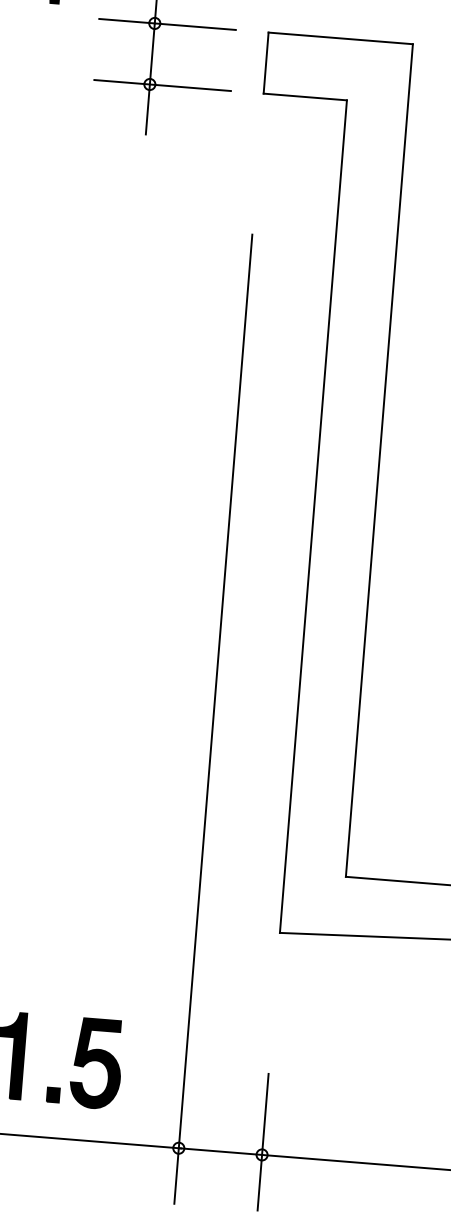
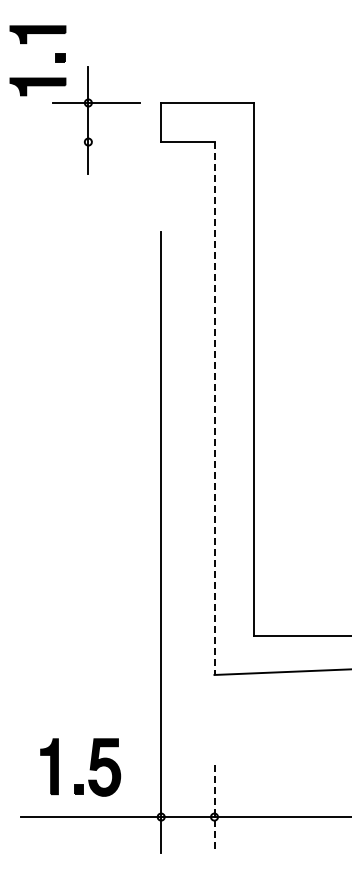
line: (162, 86) -> (96, 142), removed
line: (313, 518) -> (214, 409), solid -> dashed
line: (263, 1141) -> (214, 808), solid -> dashed

